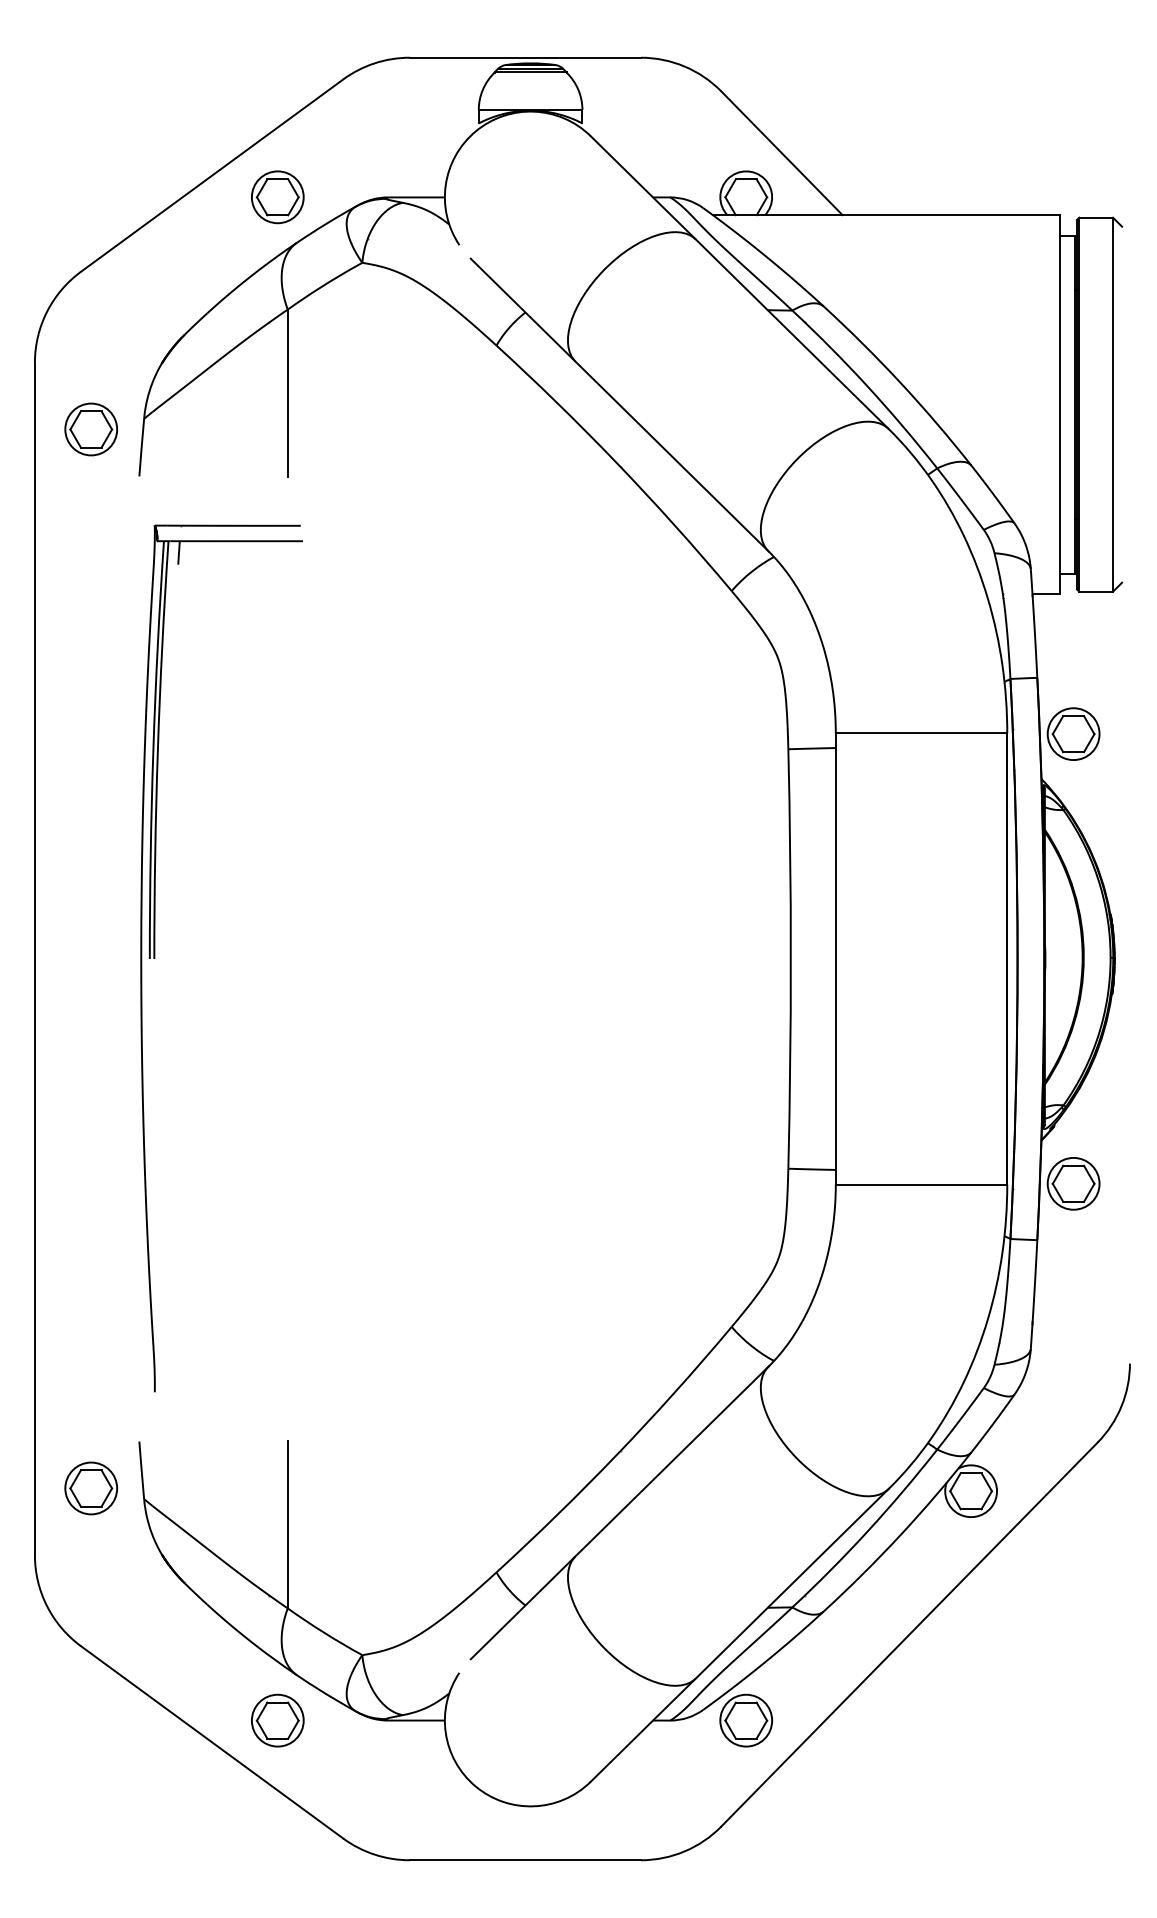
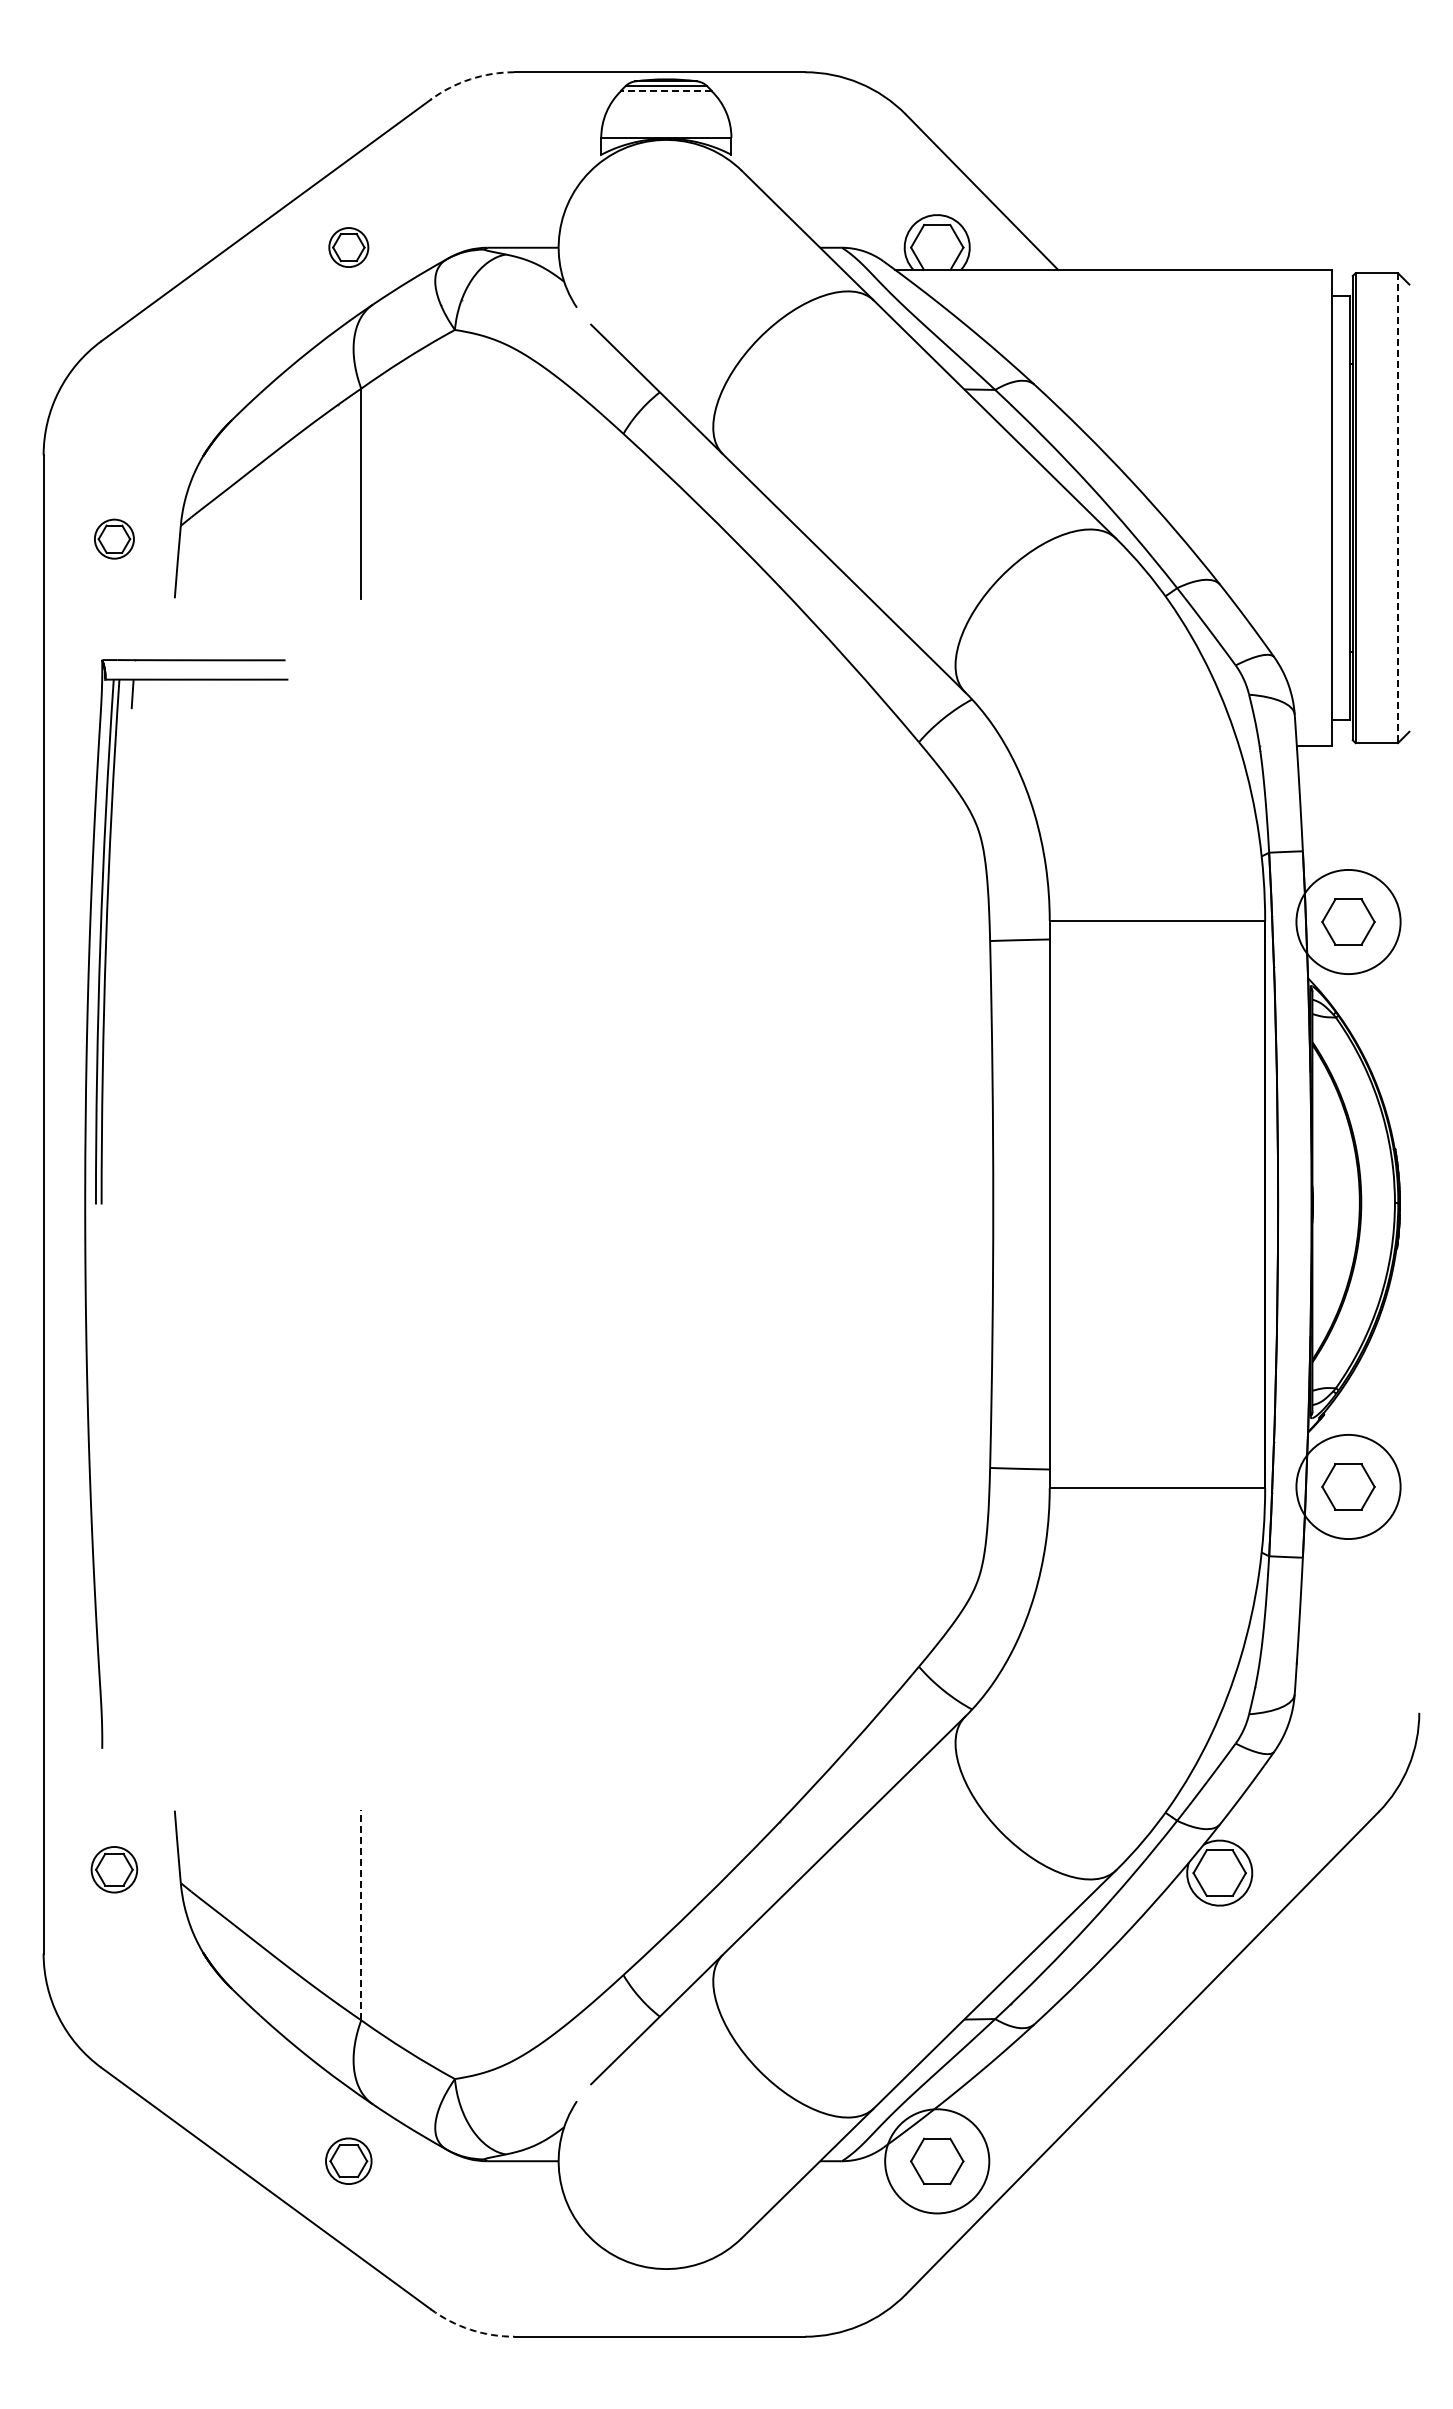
arc: (374, 63) -> (470, 79), solid -> dashed
line: (529, 72) -> (665, 90), solid -> dashed
part: (277, 197) -> (348, 247), size x0.6
line: (1113, 404) -> (1398, 508), solid -> dashed
part: (91, 428) -> (114, 538), size x0.6
circle: (1073, 733) -> (1348, 921), size x1.6
part: (155, 958) -> (102, 1203), moved
circle: (1073, 1183) -> (1348, 1486), size x1.6
part: (91, 1488) -> (114, 1869), size x0.7
line: (287, 1524) -> (361, 1915), solid -> dashed
part: (277, 1719) -> (348, 2160), size x0.7
circle: (745, 1719) -> (936, 2160), size x1.6
arc: (374, 1854) -> (470, 2329), solid -> dashed

